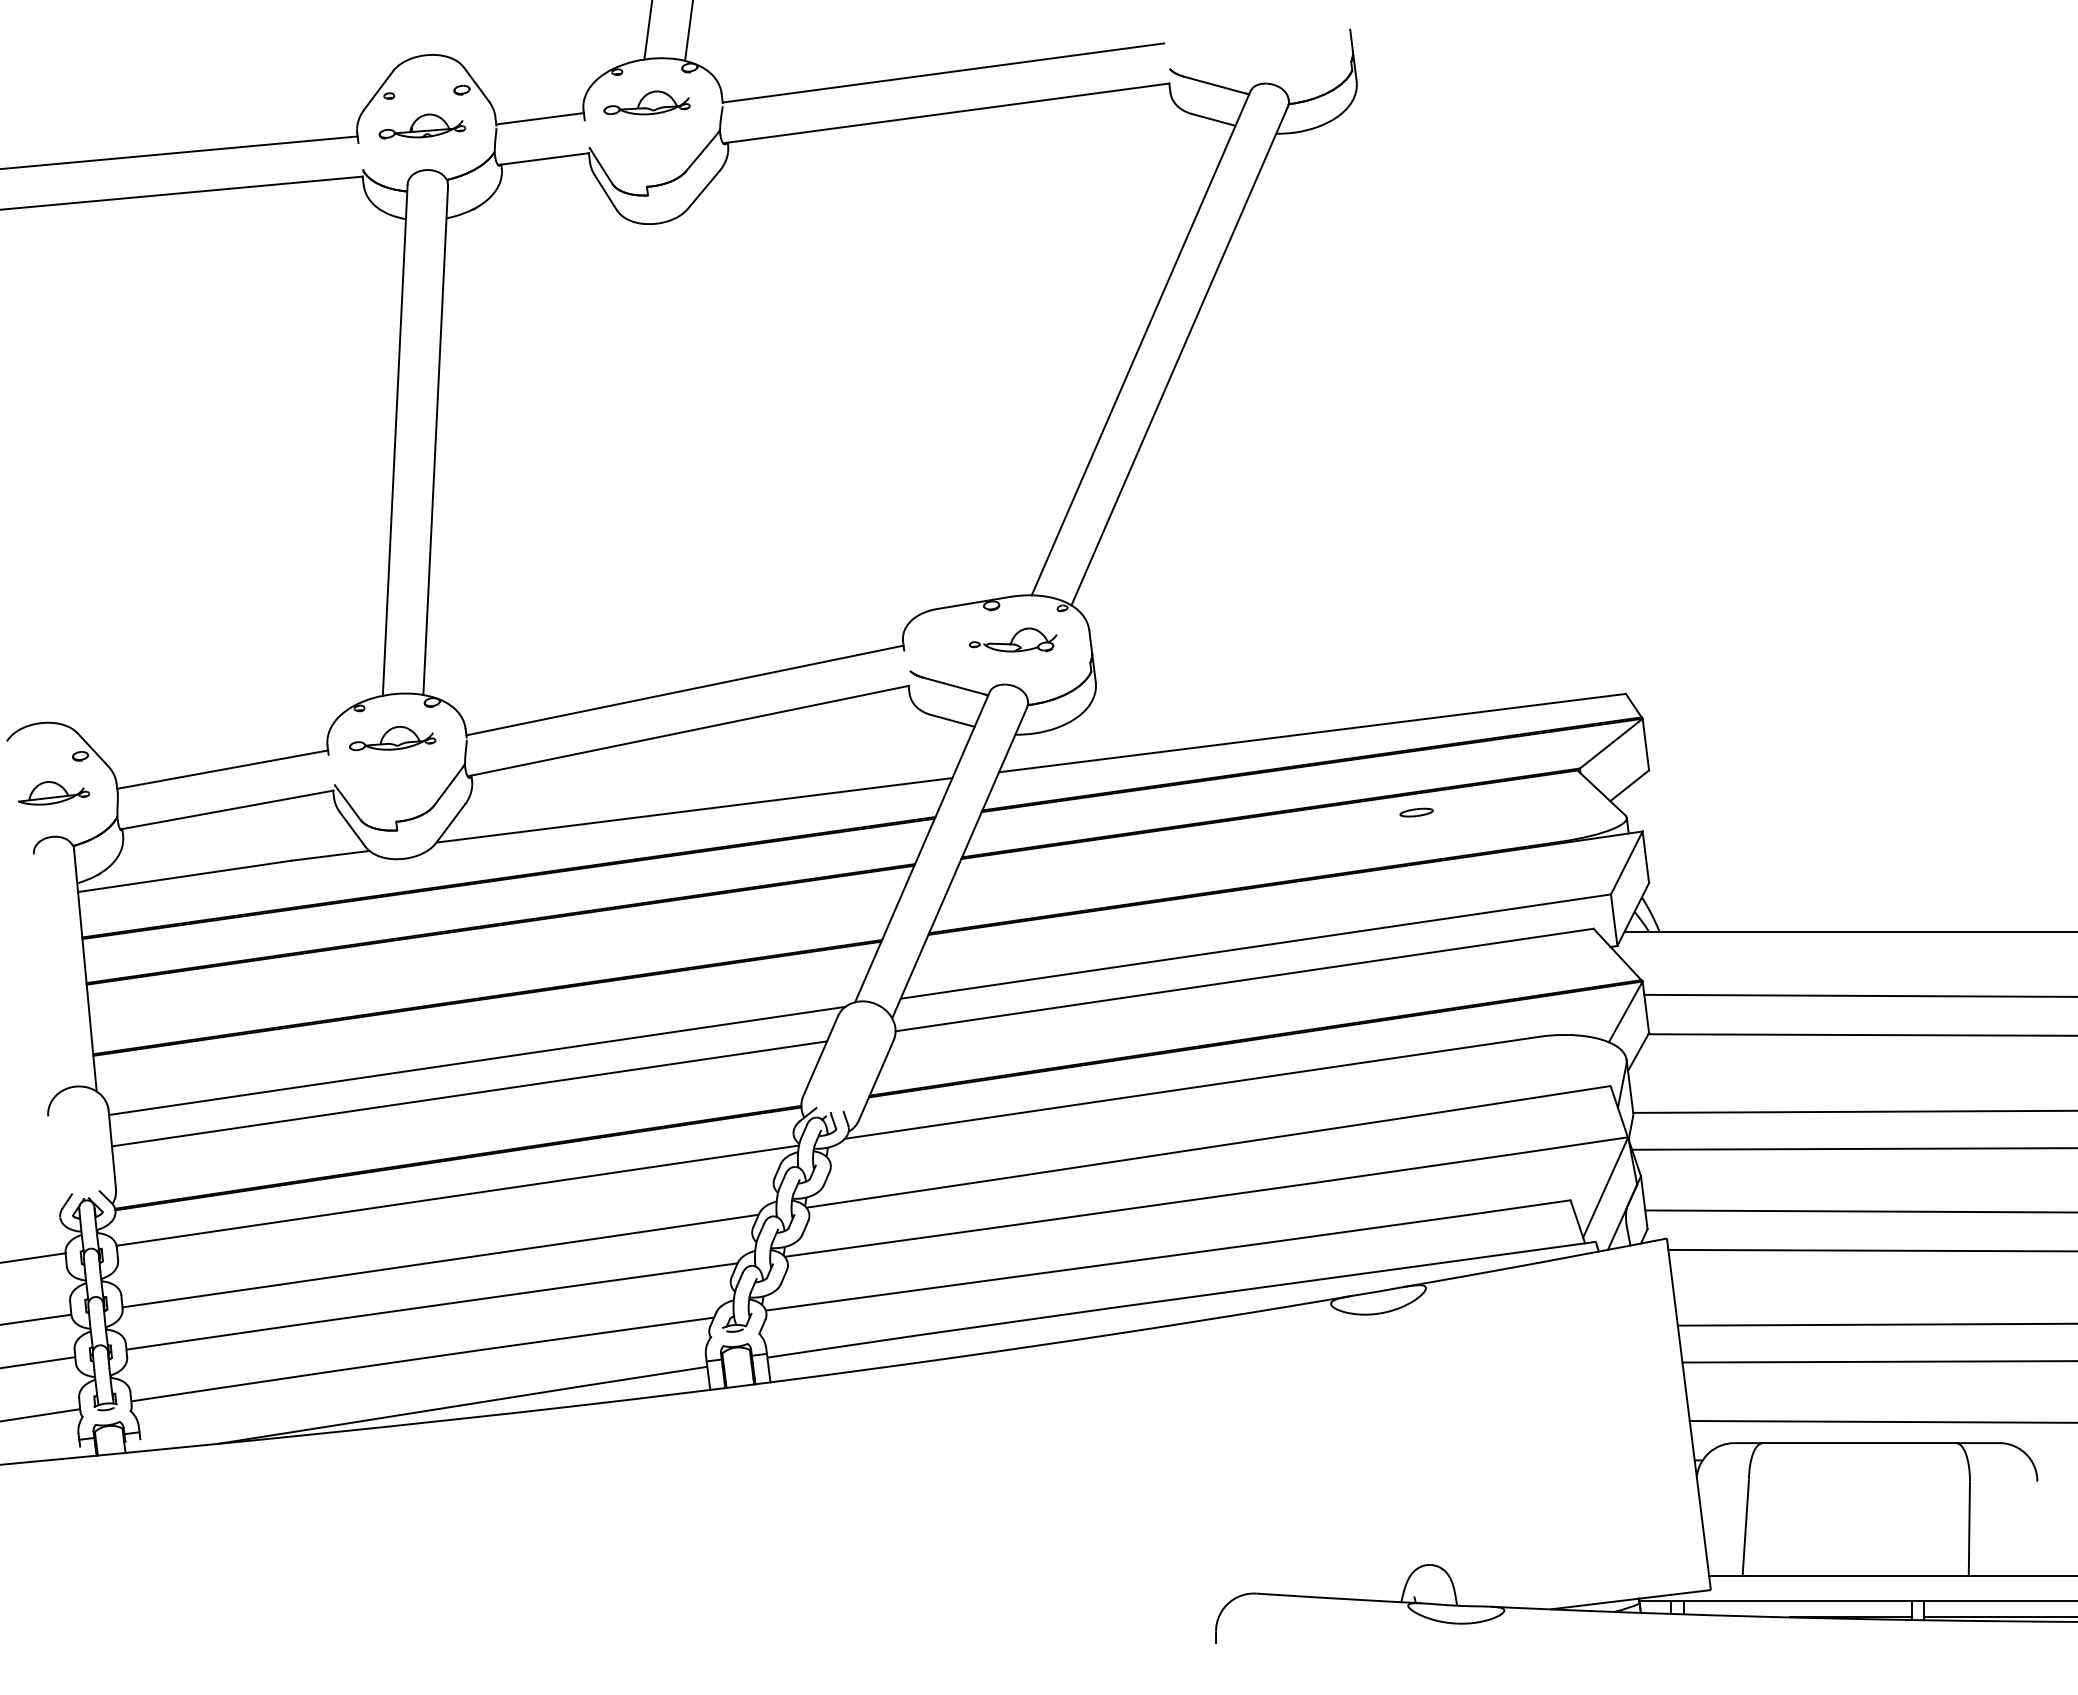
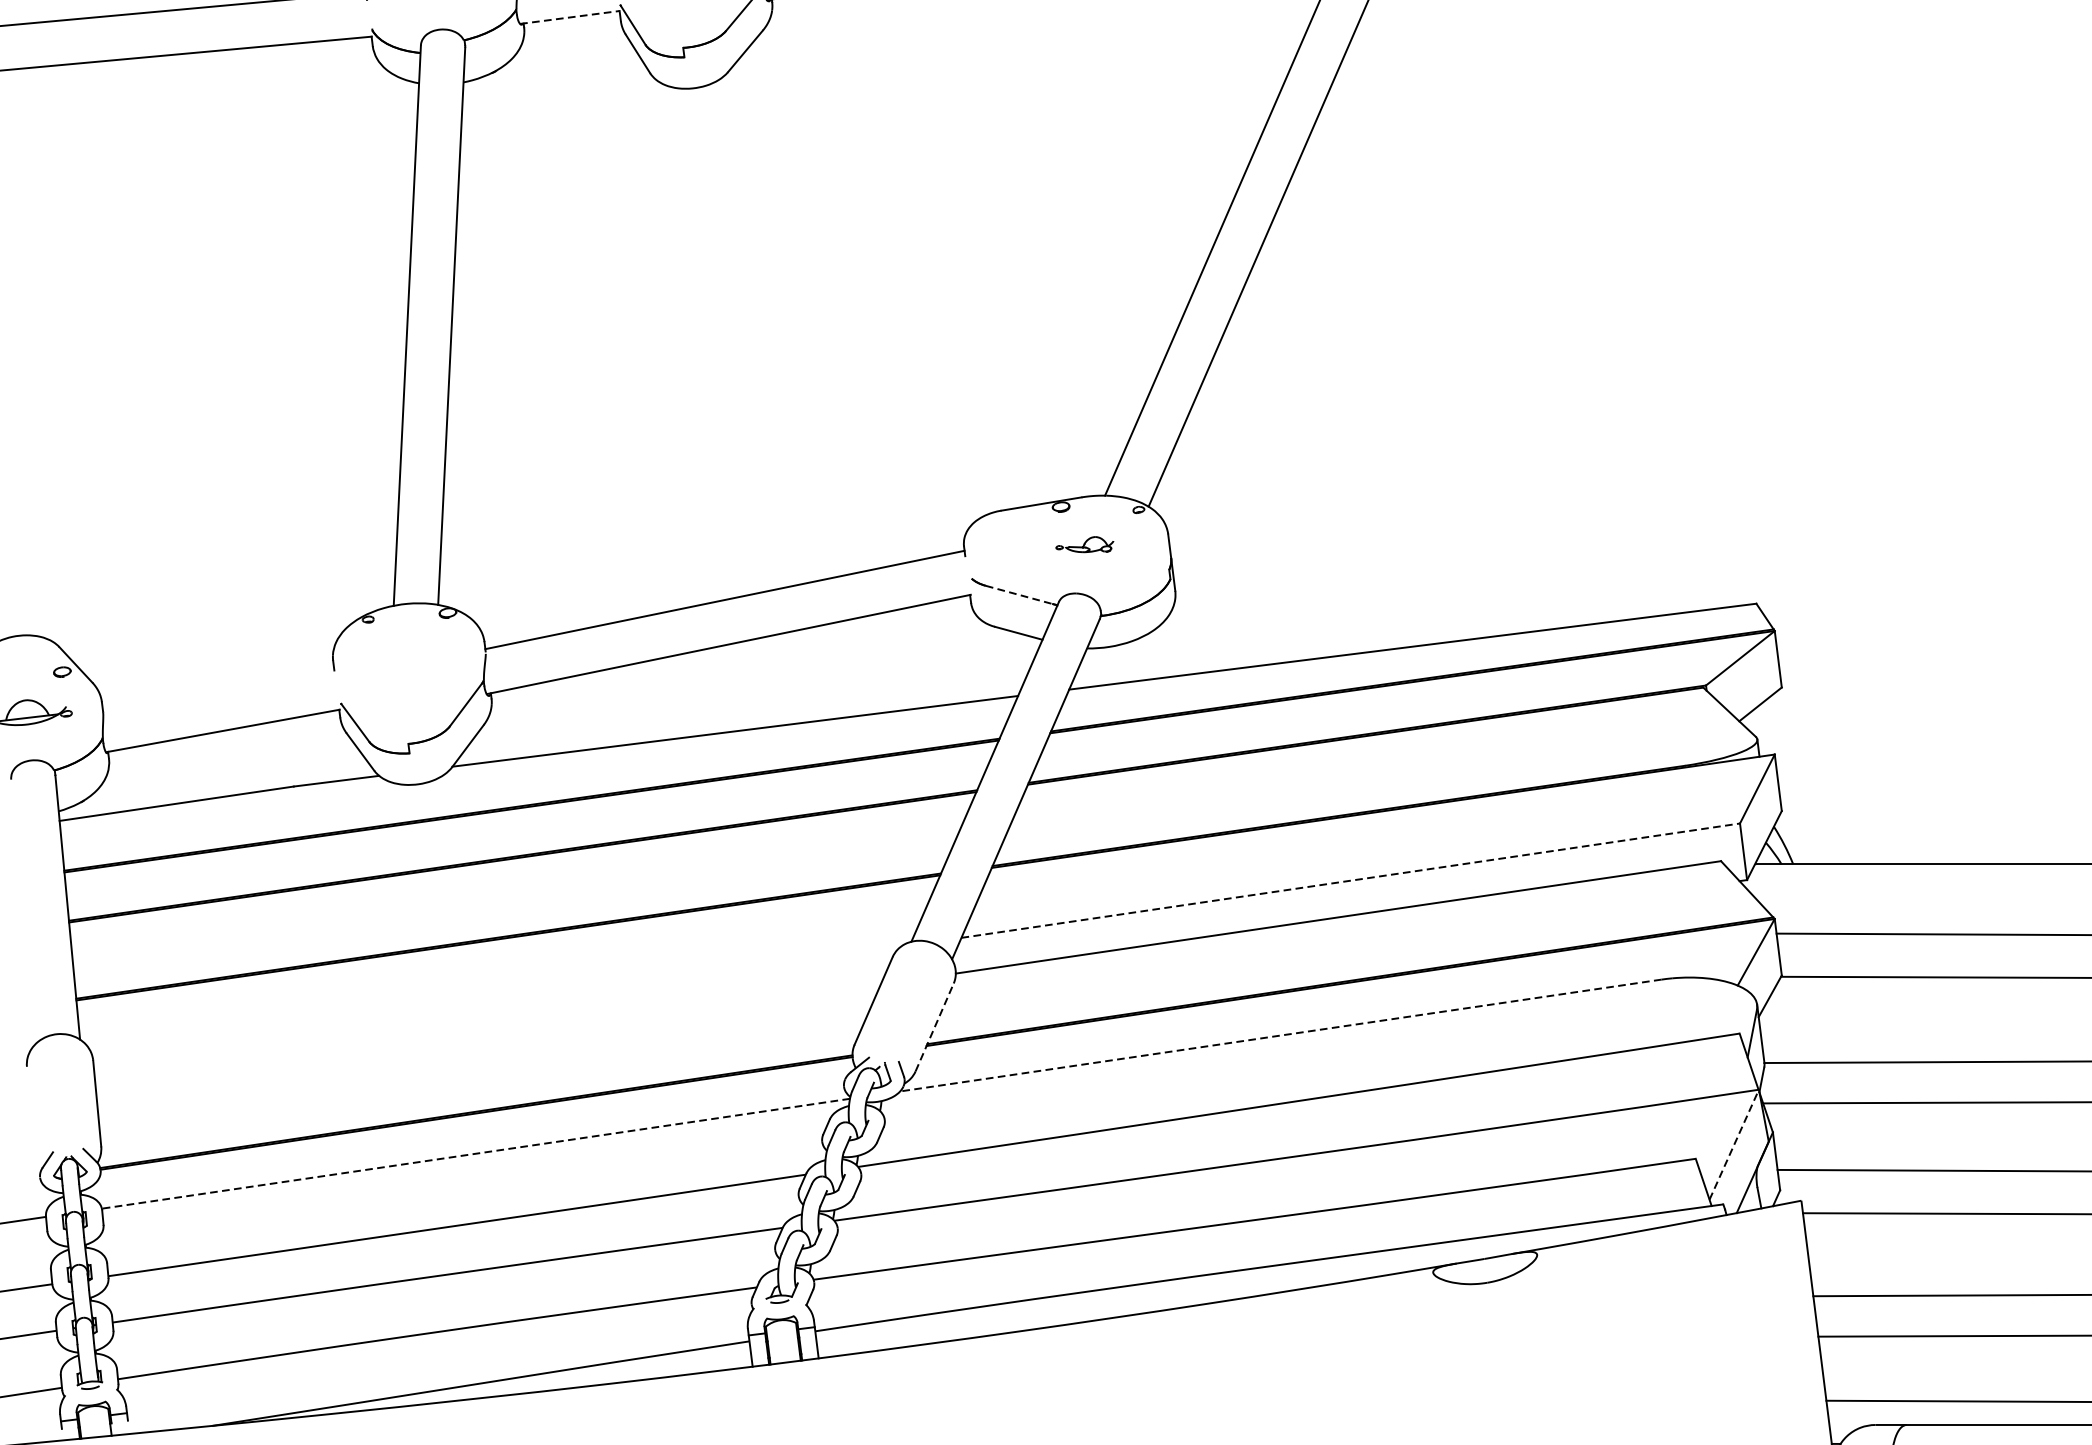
line: (543, 159) -> (569, 17), solid -> dashed
part: (1013, 639) -> (1085, 544), size x0.6
line: (953, 686) -> (1019, 595), solid -> dashed
part: (392, 738) -> (404, 652), removed
line: (222, 769) -> (217, 686), removed
part: (1416, 812) -> (1526, 733), removed
line: (1255, 946) -> (1350, 880), solid -> dashed
line: (477, 1060) -> (497, 1005), removed
line: (876, 1080) -> (934, 1027), solid -> dashed
line: (1192, 1087) -> (1281, 1035), solid -> dashed
line: (469, 1093) -> (488, 1041), removed
line: (1605, 1187) -> (1734, 1144), solid -> dashed
line: (457, 1195) -> (475, 1153), solid -> dashed

